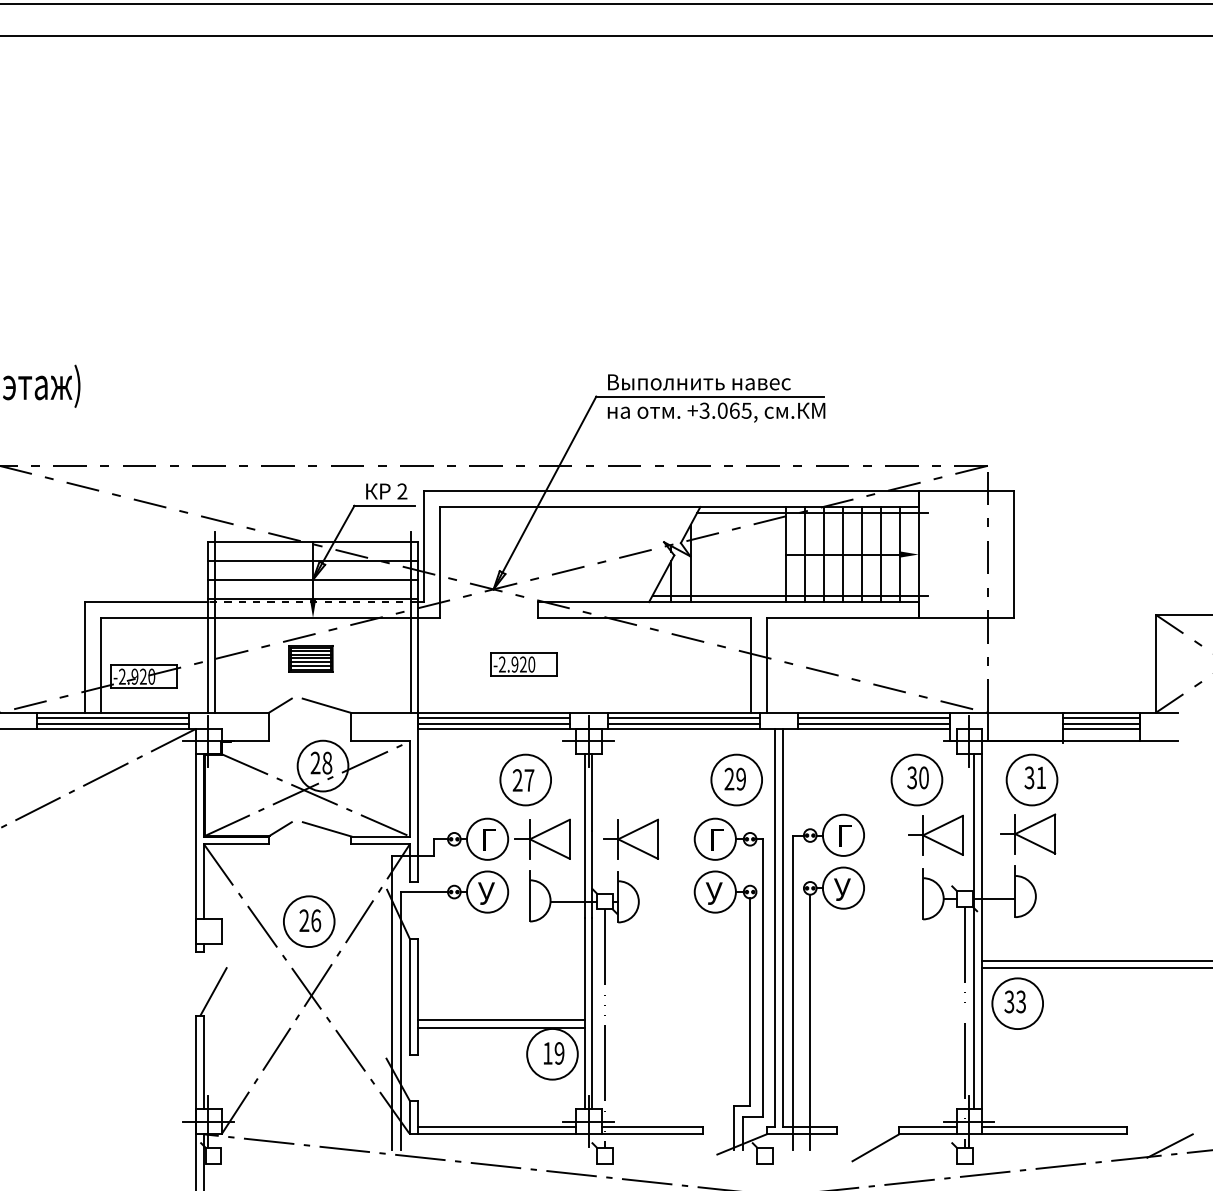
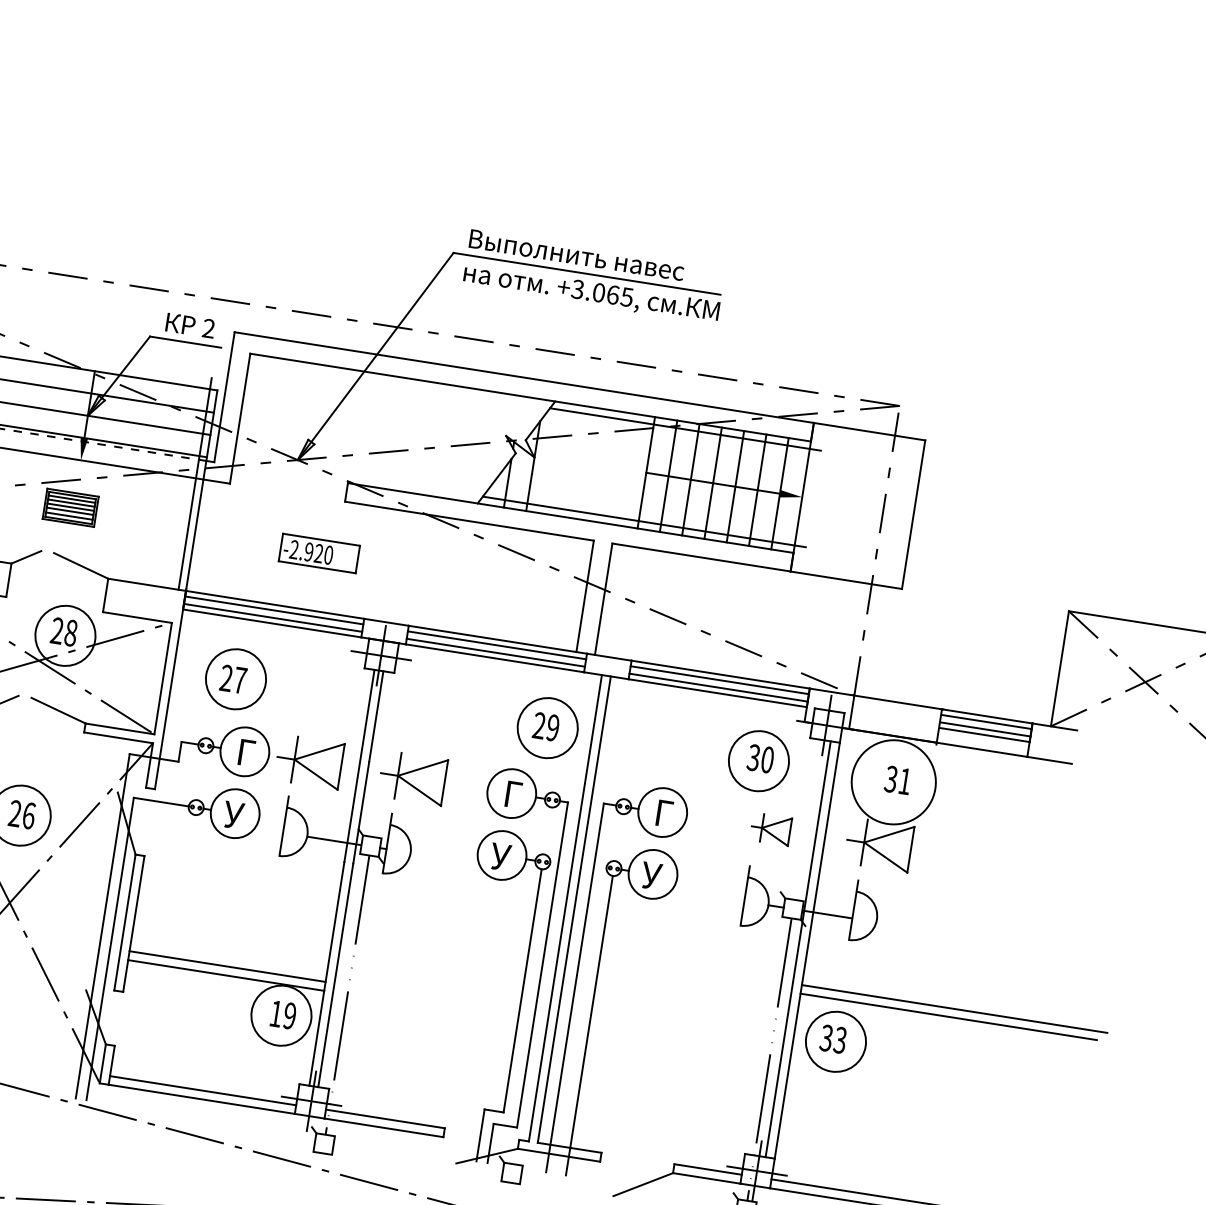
part: (525, 779) -> (235, 678), moved
circle: (1031, 779) -> (893, 781), size x1.4
part: (935, 834) -> (770, 828), size x0.6

